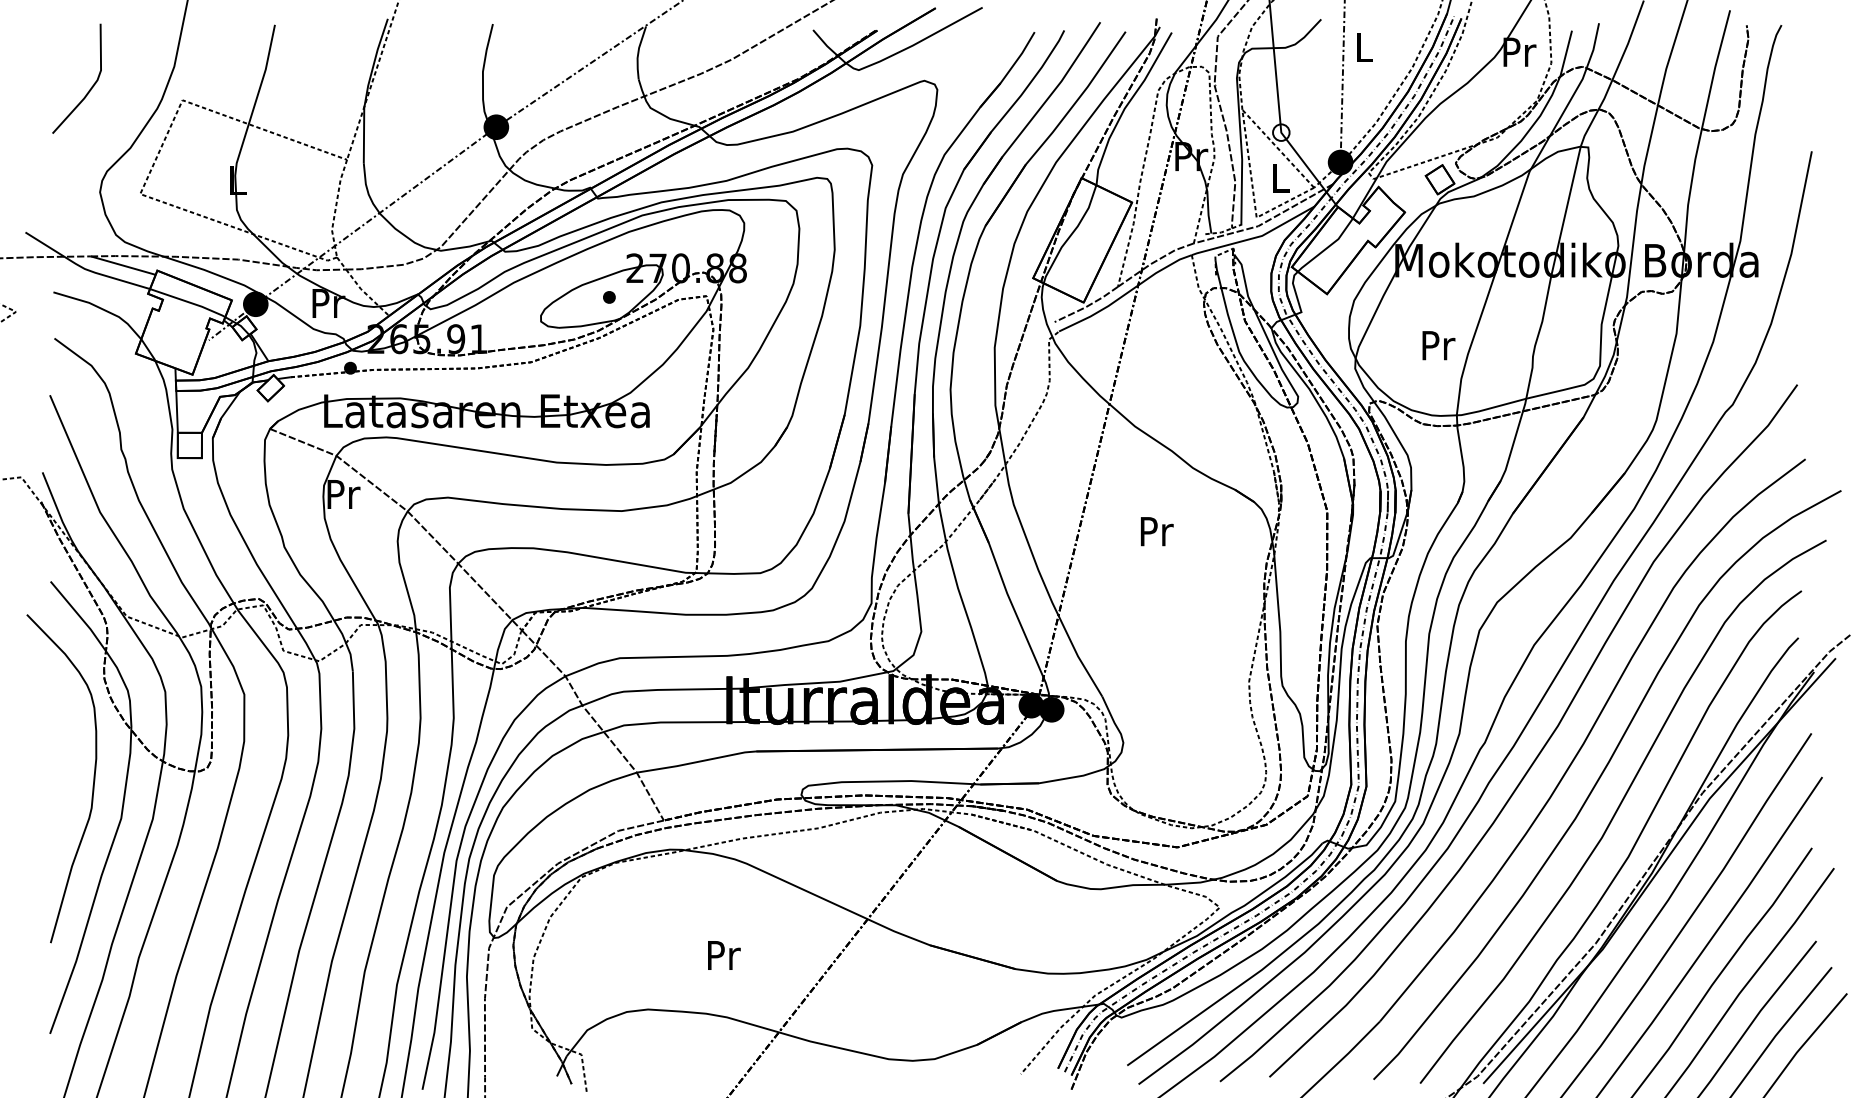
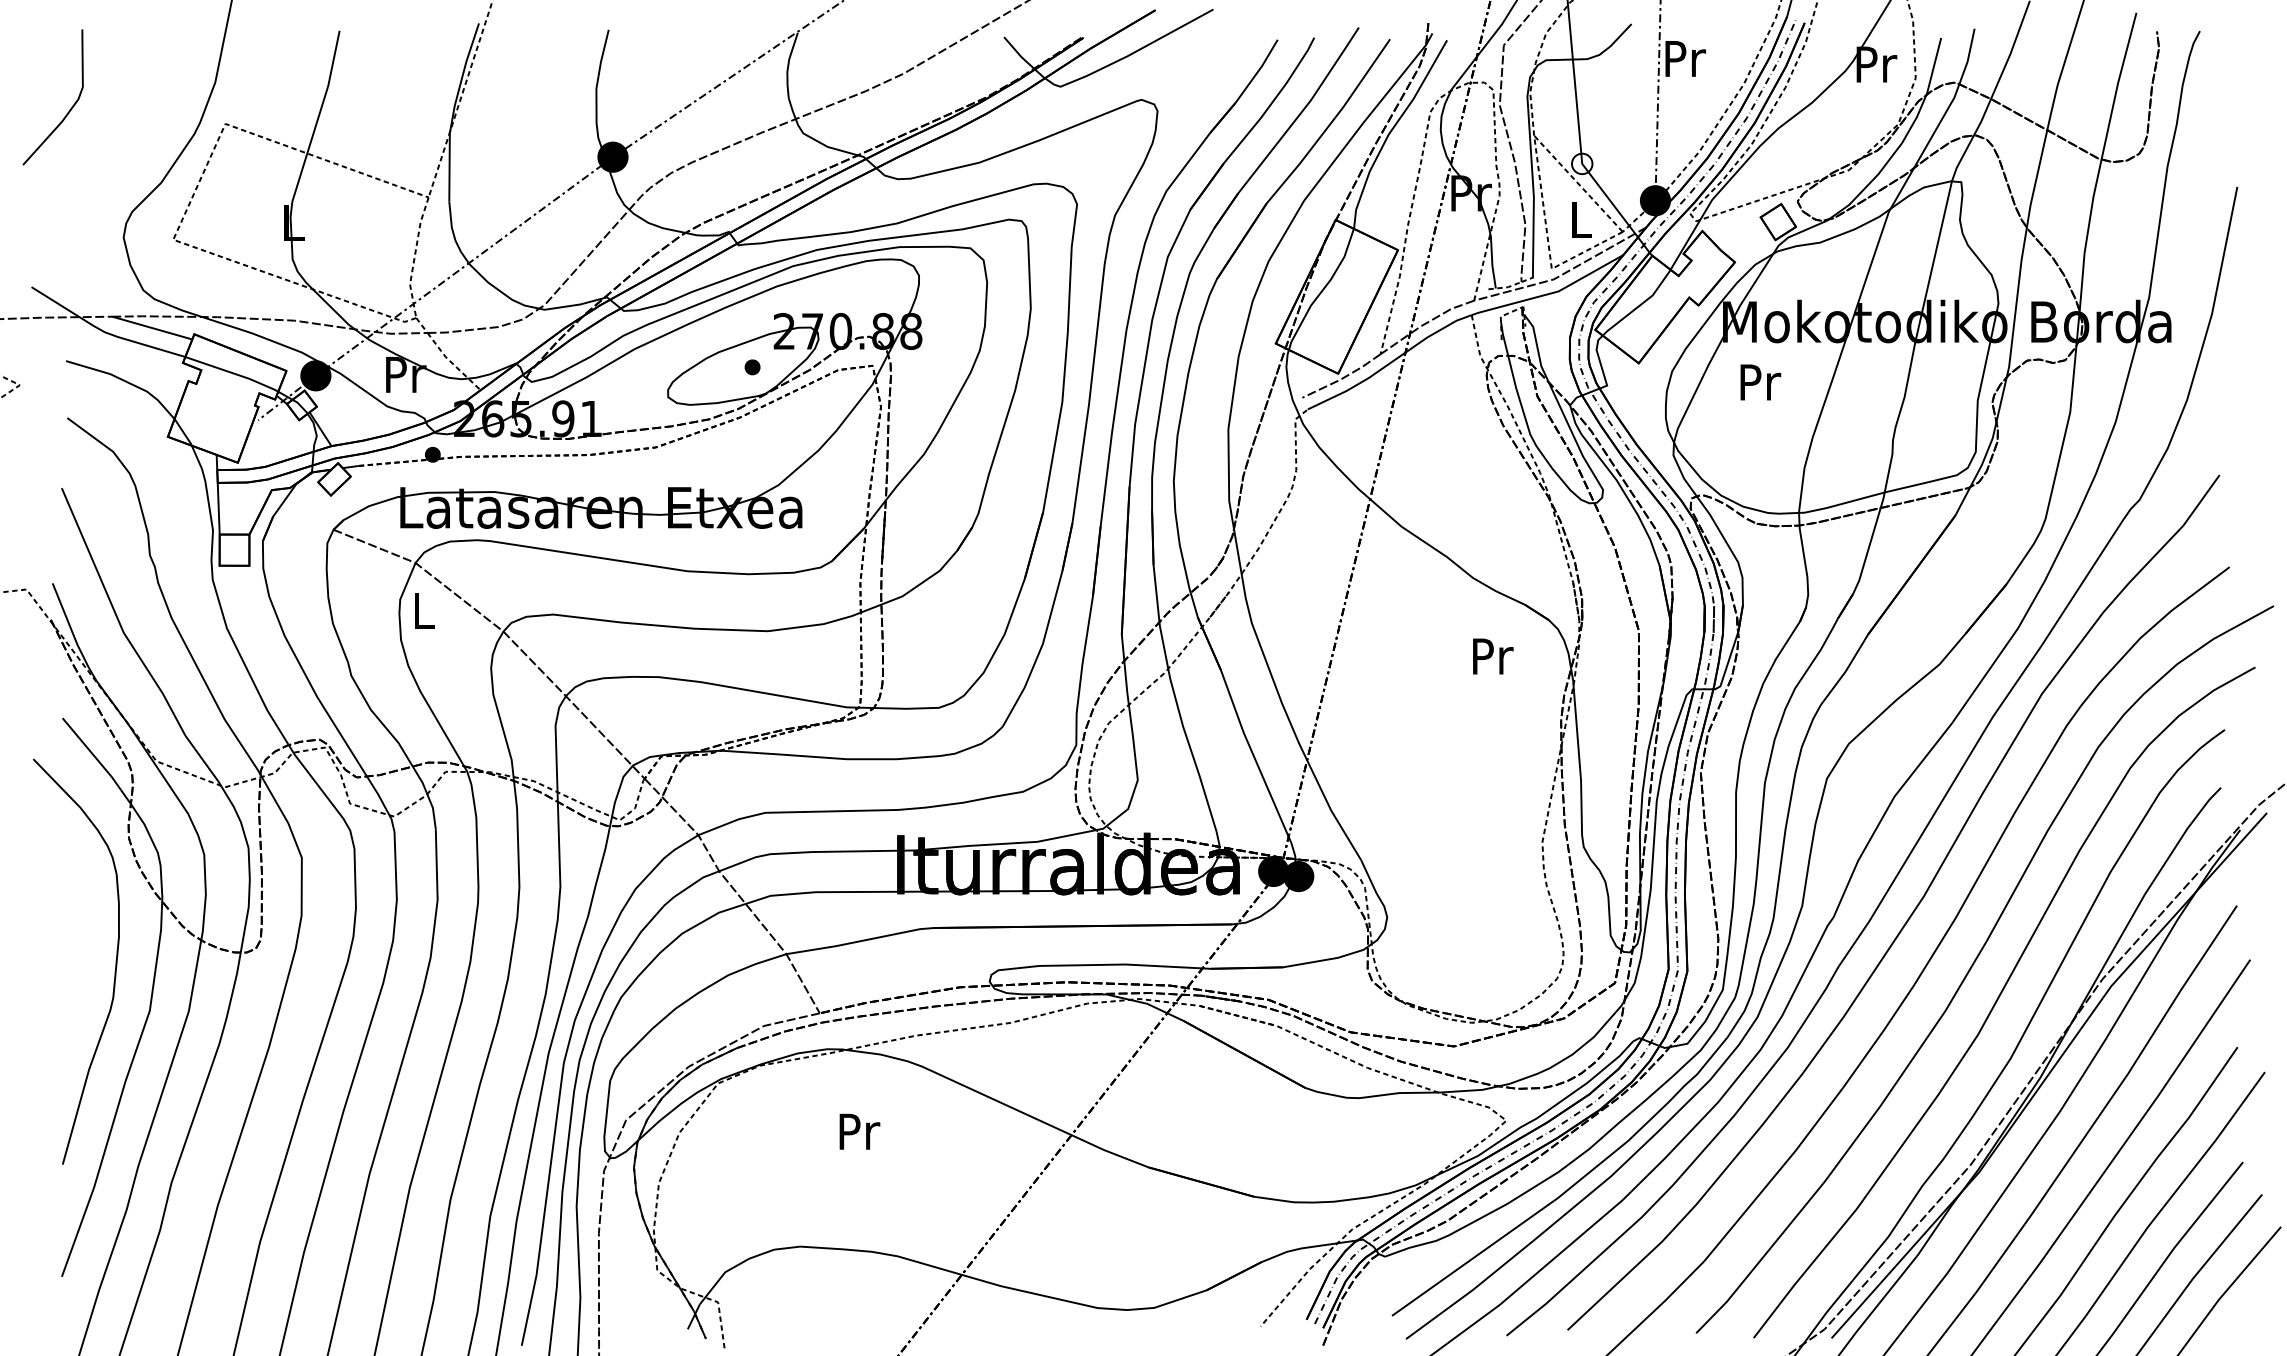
text: (1364, 47) -> (1684, 58), L -> Pr
line: (88, 90) -> (67, 111), moved
text: (1438, 345) -> (1760, 382), moved
text: (343, 494) -> (424, 610), Pr -> L
text: (1157, 531) -> (1493, 656), moved
text: (724, 955) -> (860, 1131), moved

